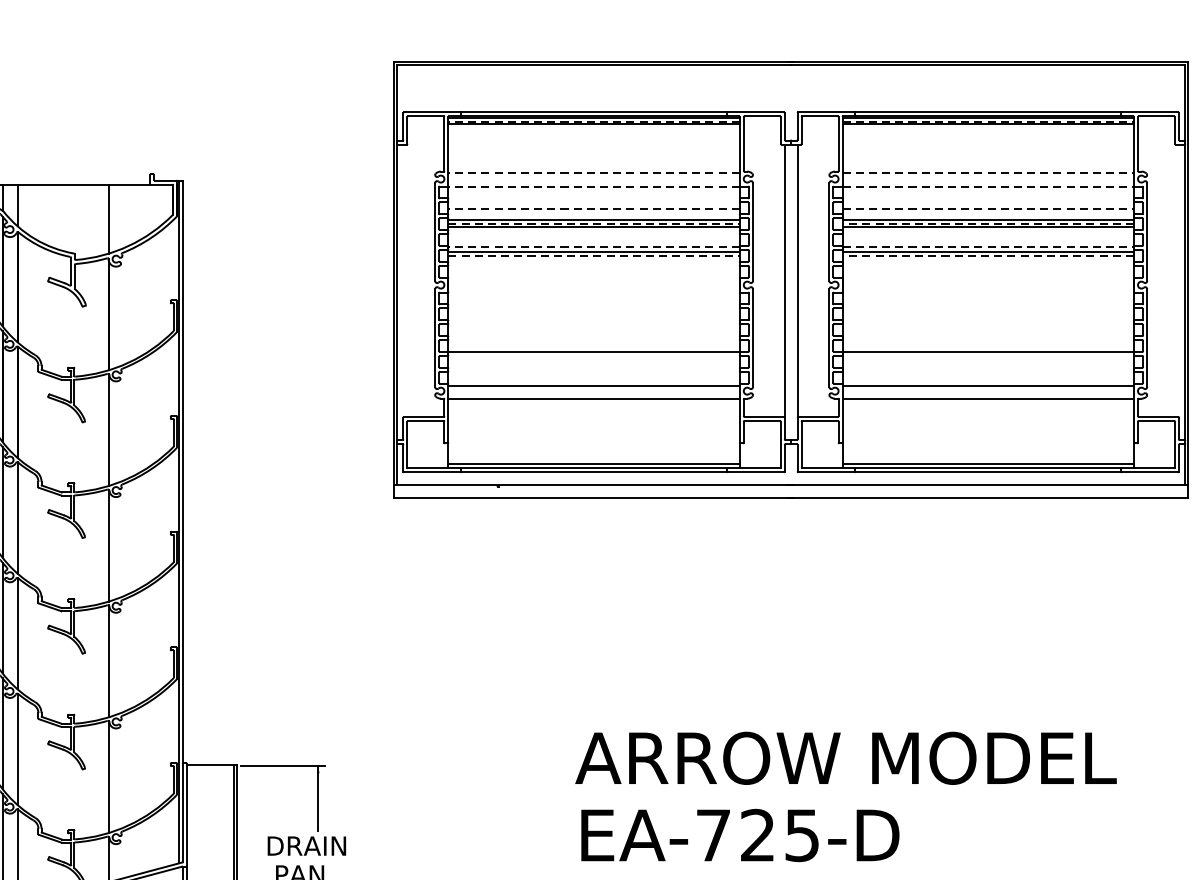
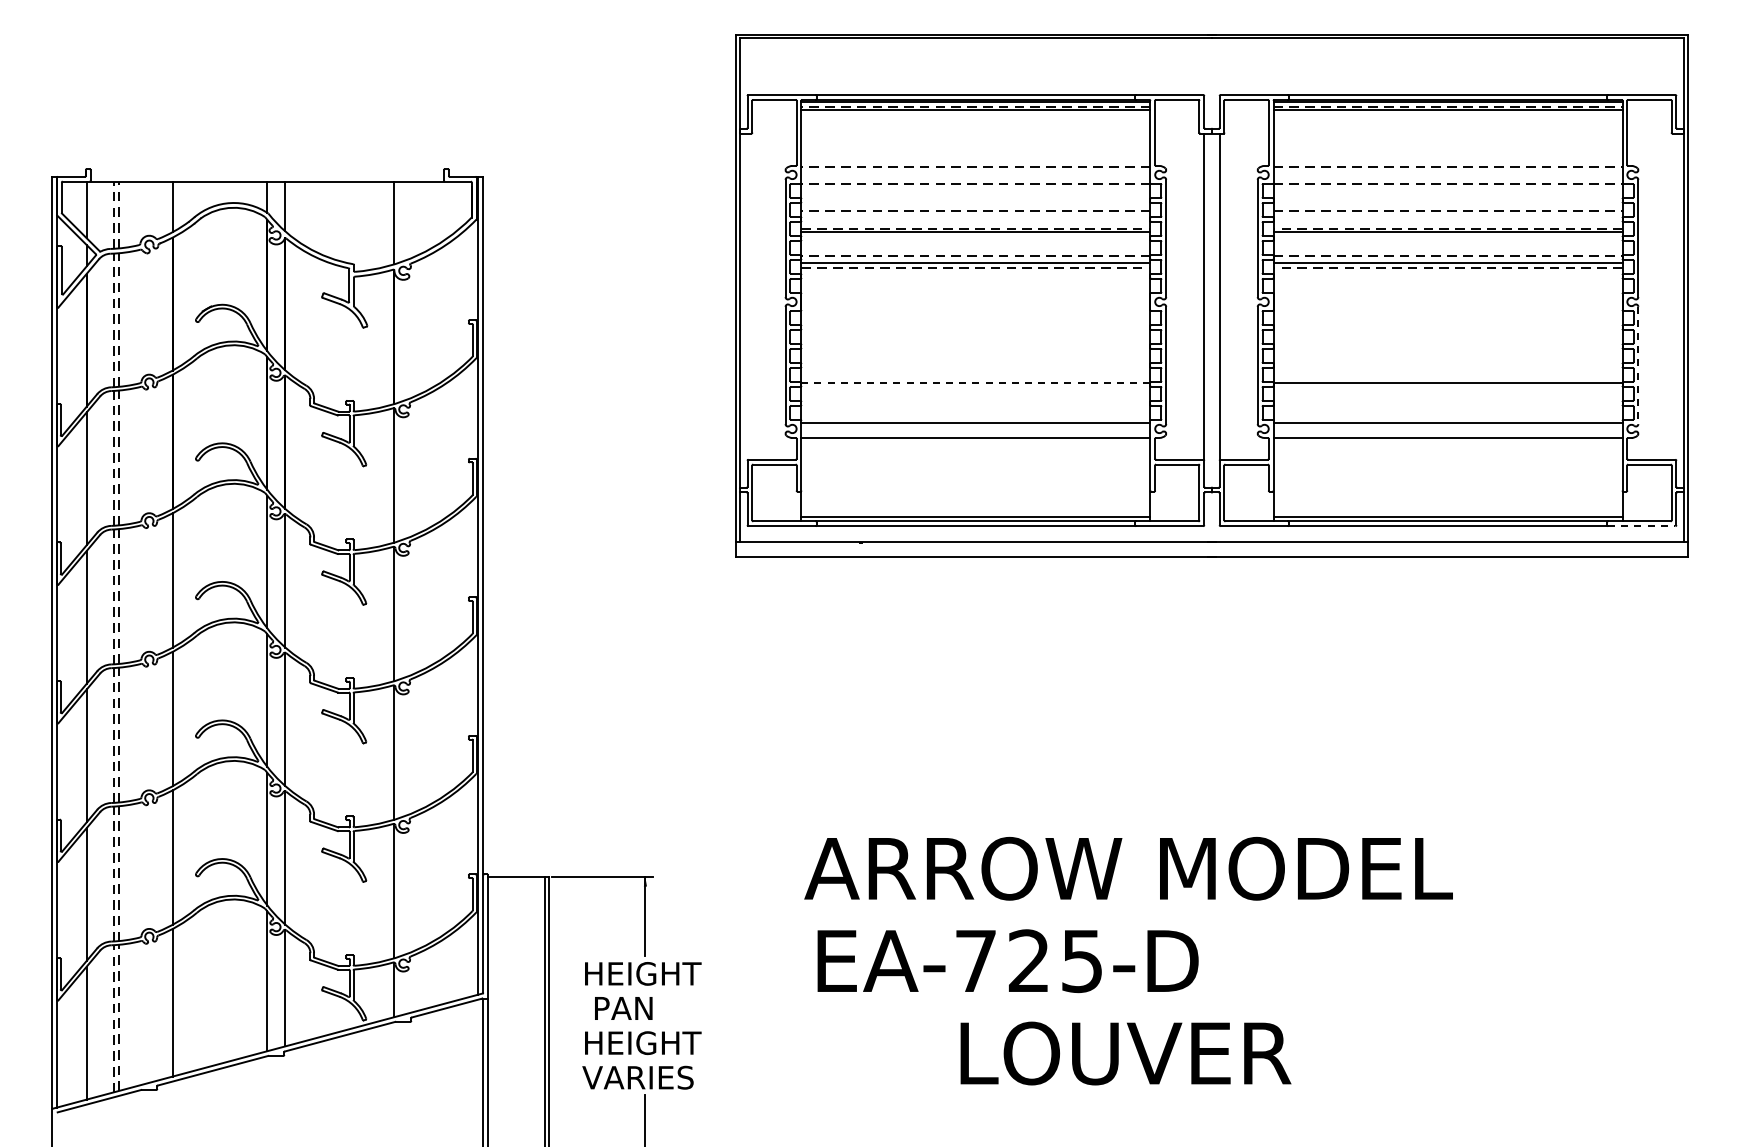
line: (593, 220) -> (975, 224), removed
line: (987, 220) -> (1447, 224), removed
line: (1147, 338) -> (1638, 365), solid -> dashed
line: (593, 352) -> (975, 382), solid -> dashed
line: (1149, 472) -> (1641, 526), solid -> dashed
text: (845, 758) -> (1128, 868), moved
text: (739, 835) -> (1007, 961), moved
text: (317, 845) -> (644, 973), DRAIN -> HEIGHT

